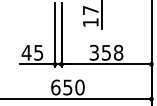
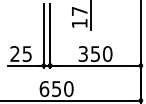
text: (26, 52) -> (14, 53), 45 -> 25
text: (118, 52) -> (107, 53), 358 -> 350

